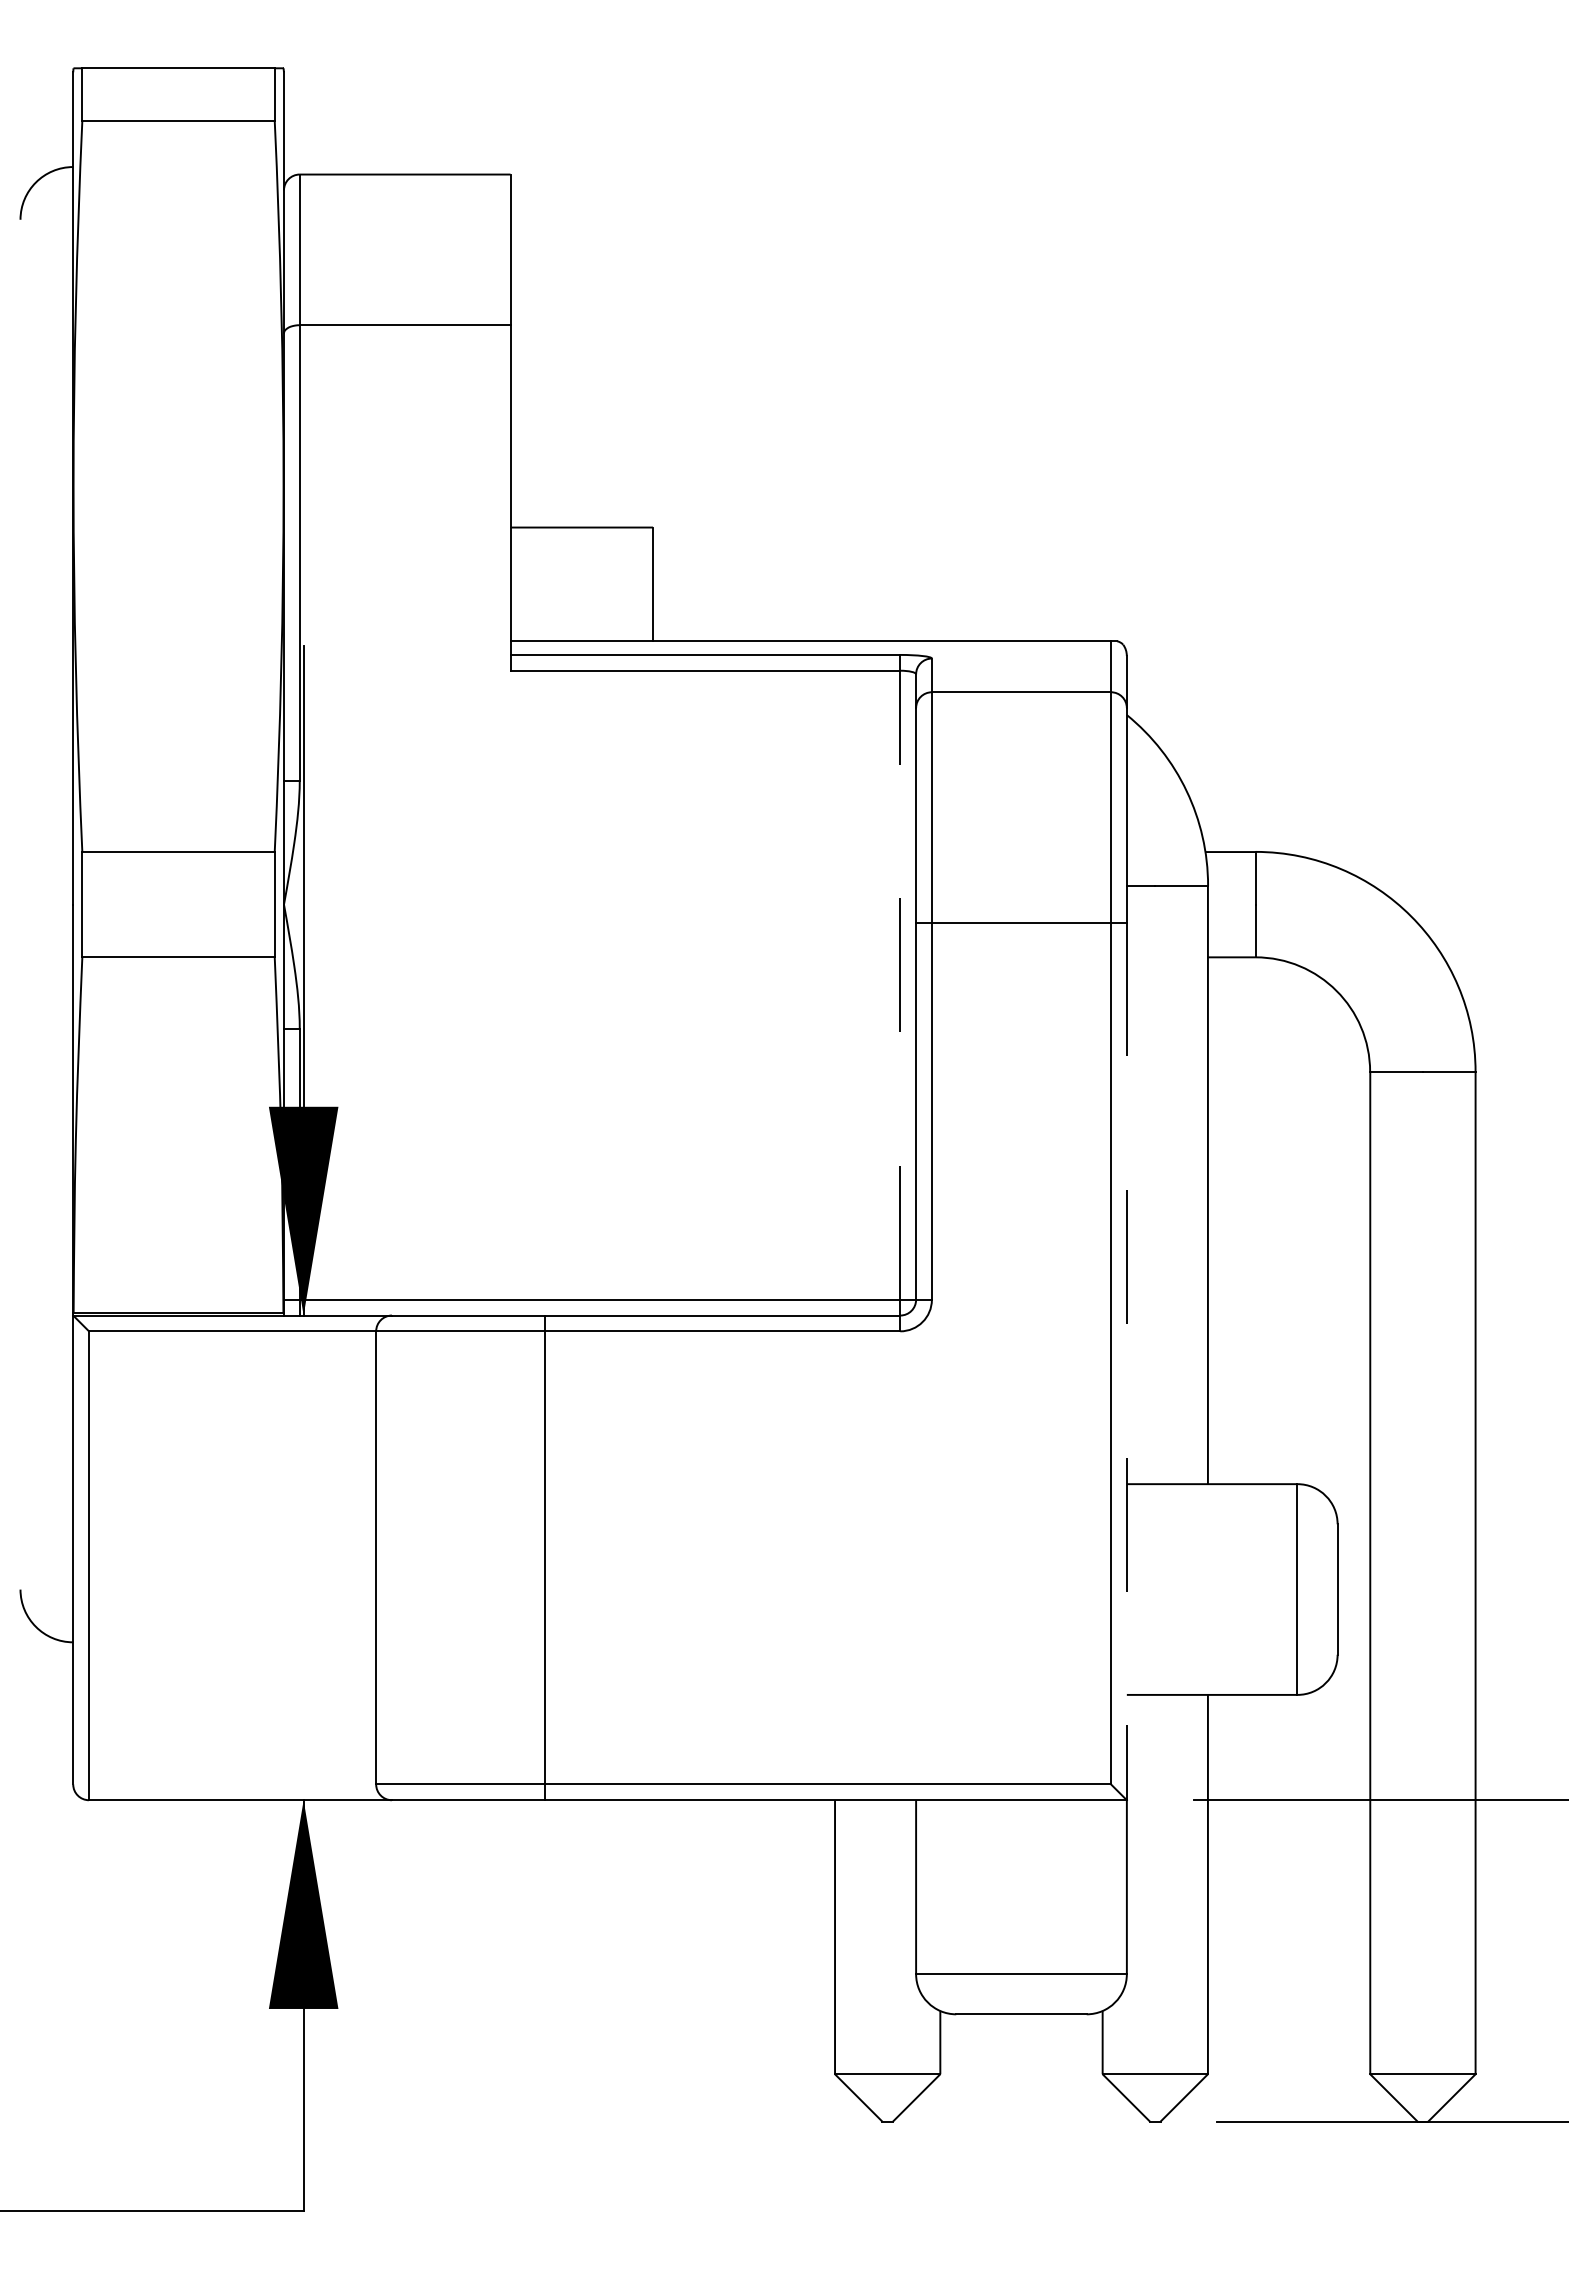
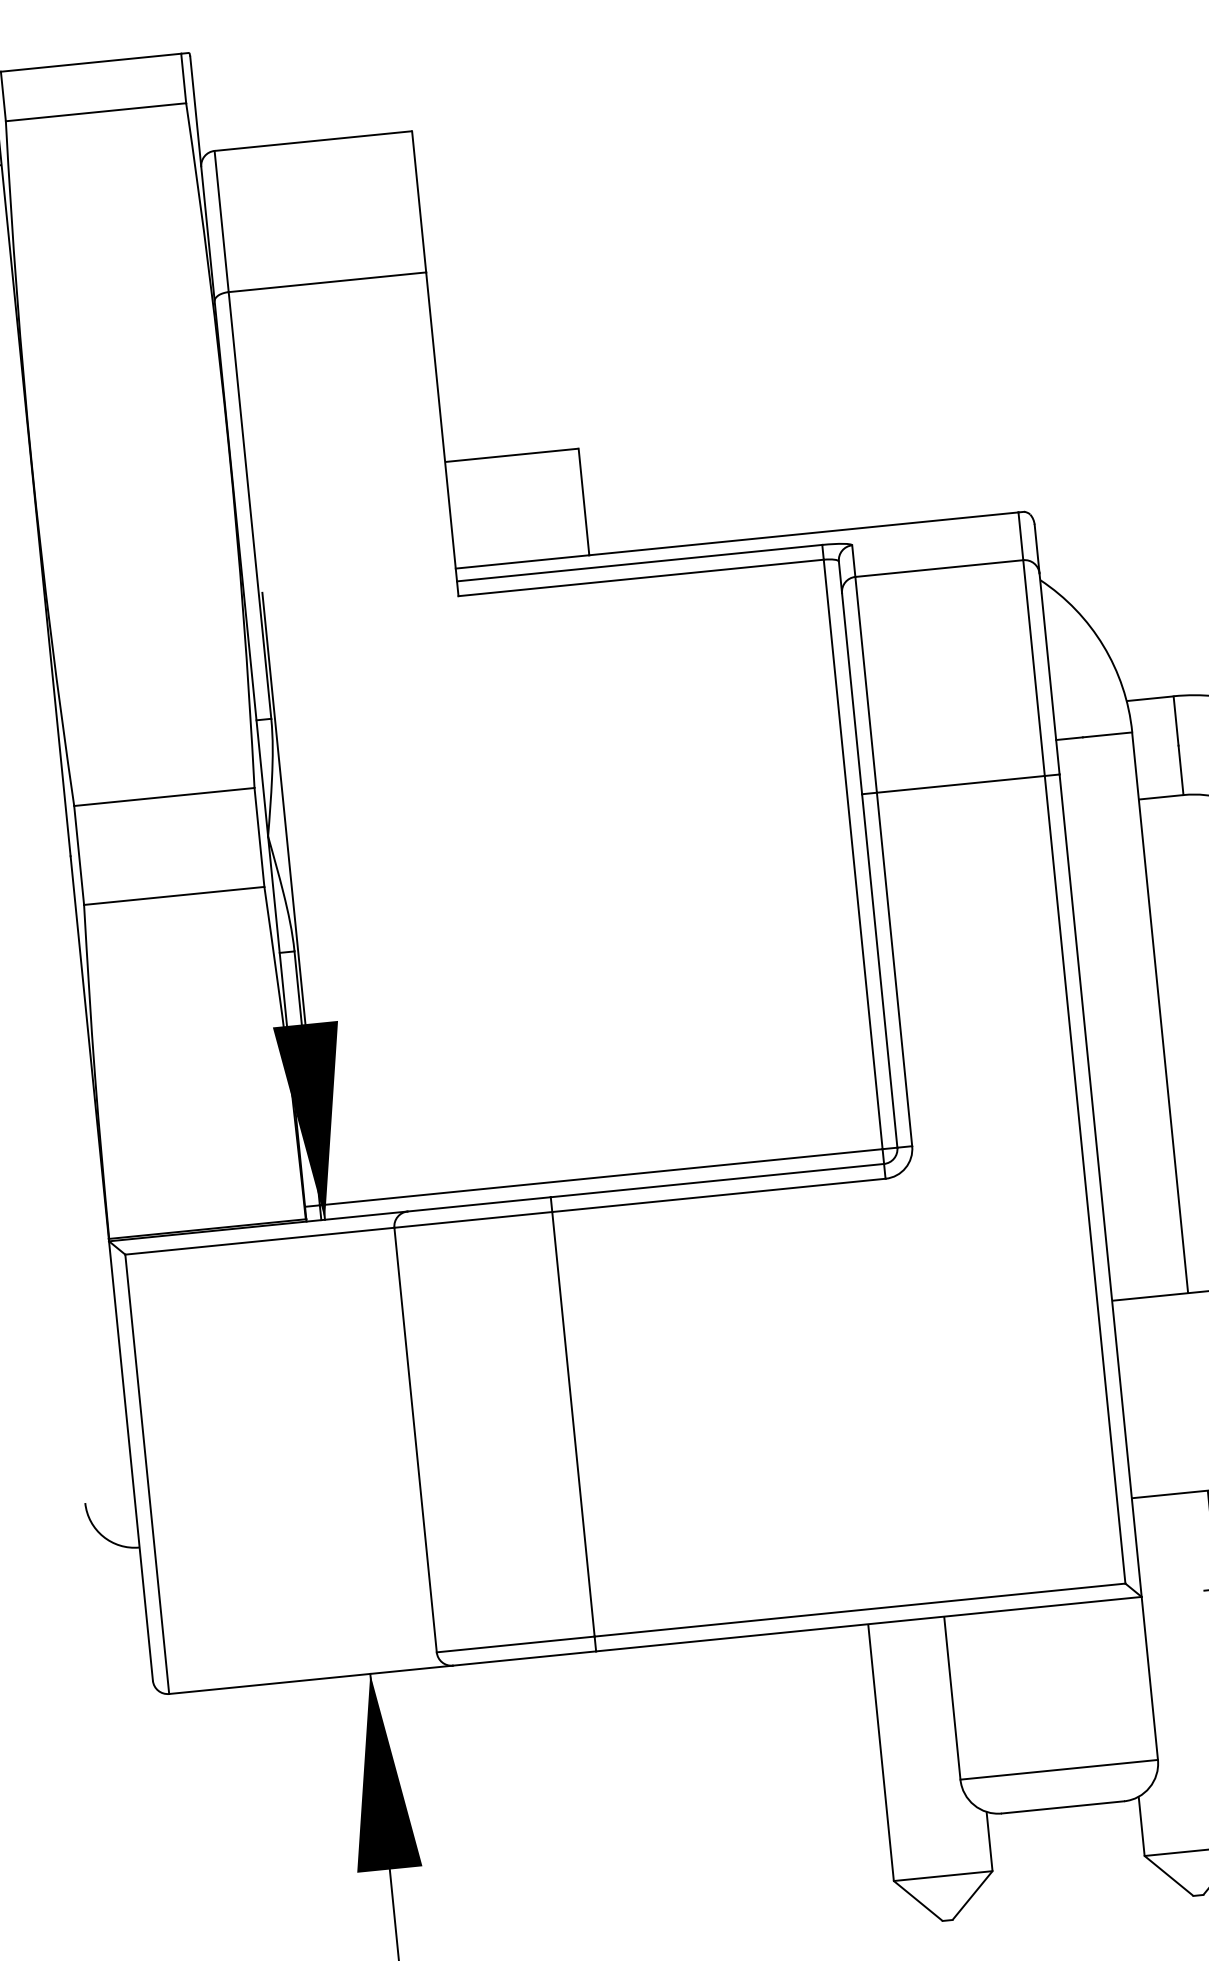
line: (900, 985) -> (853, 854), dashed -> solid
line: (1126, 1361) -> (1100, 1185), dashed -> solid

